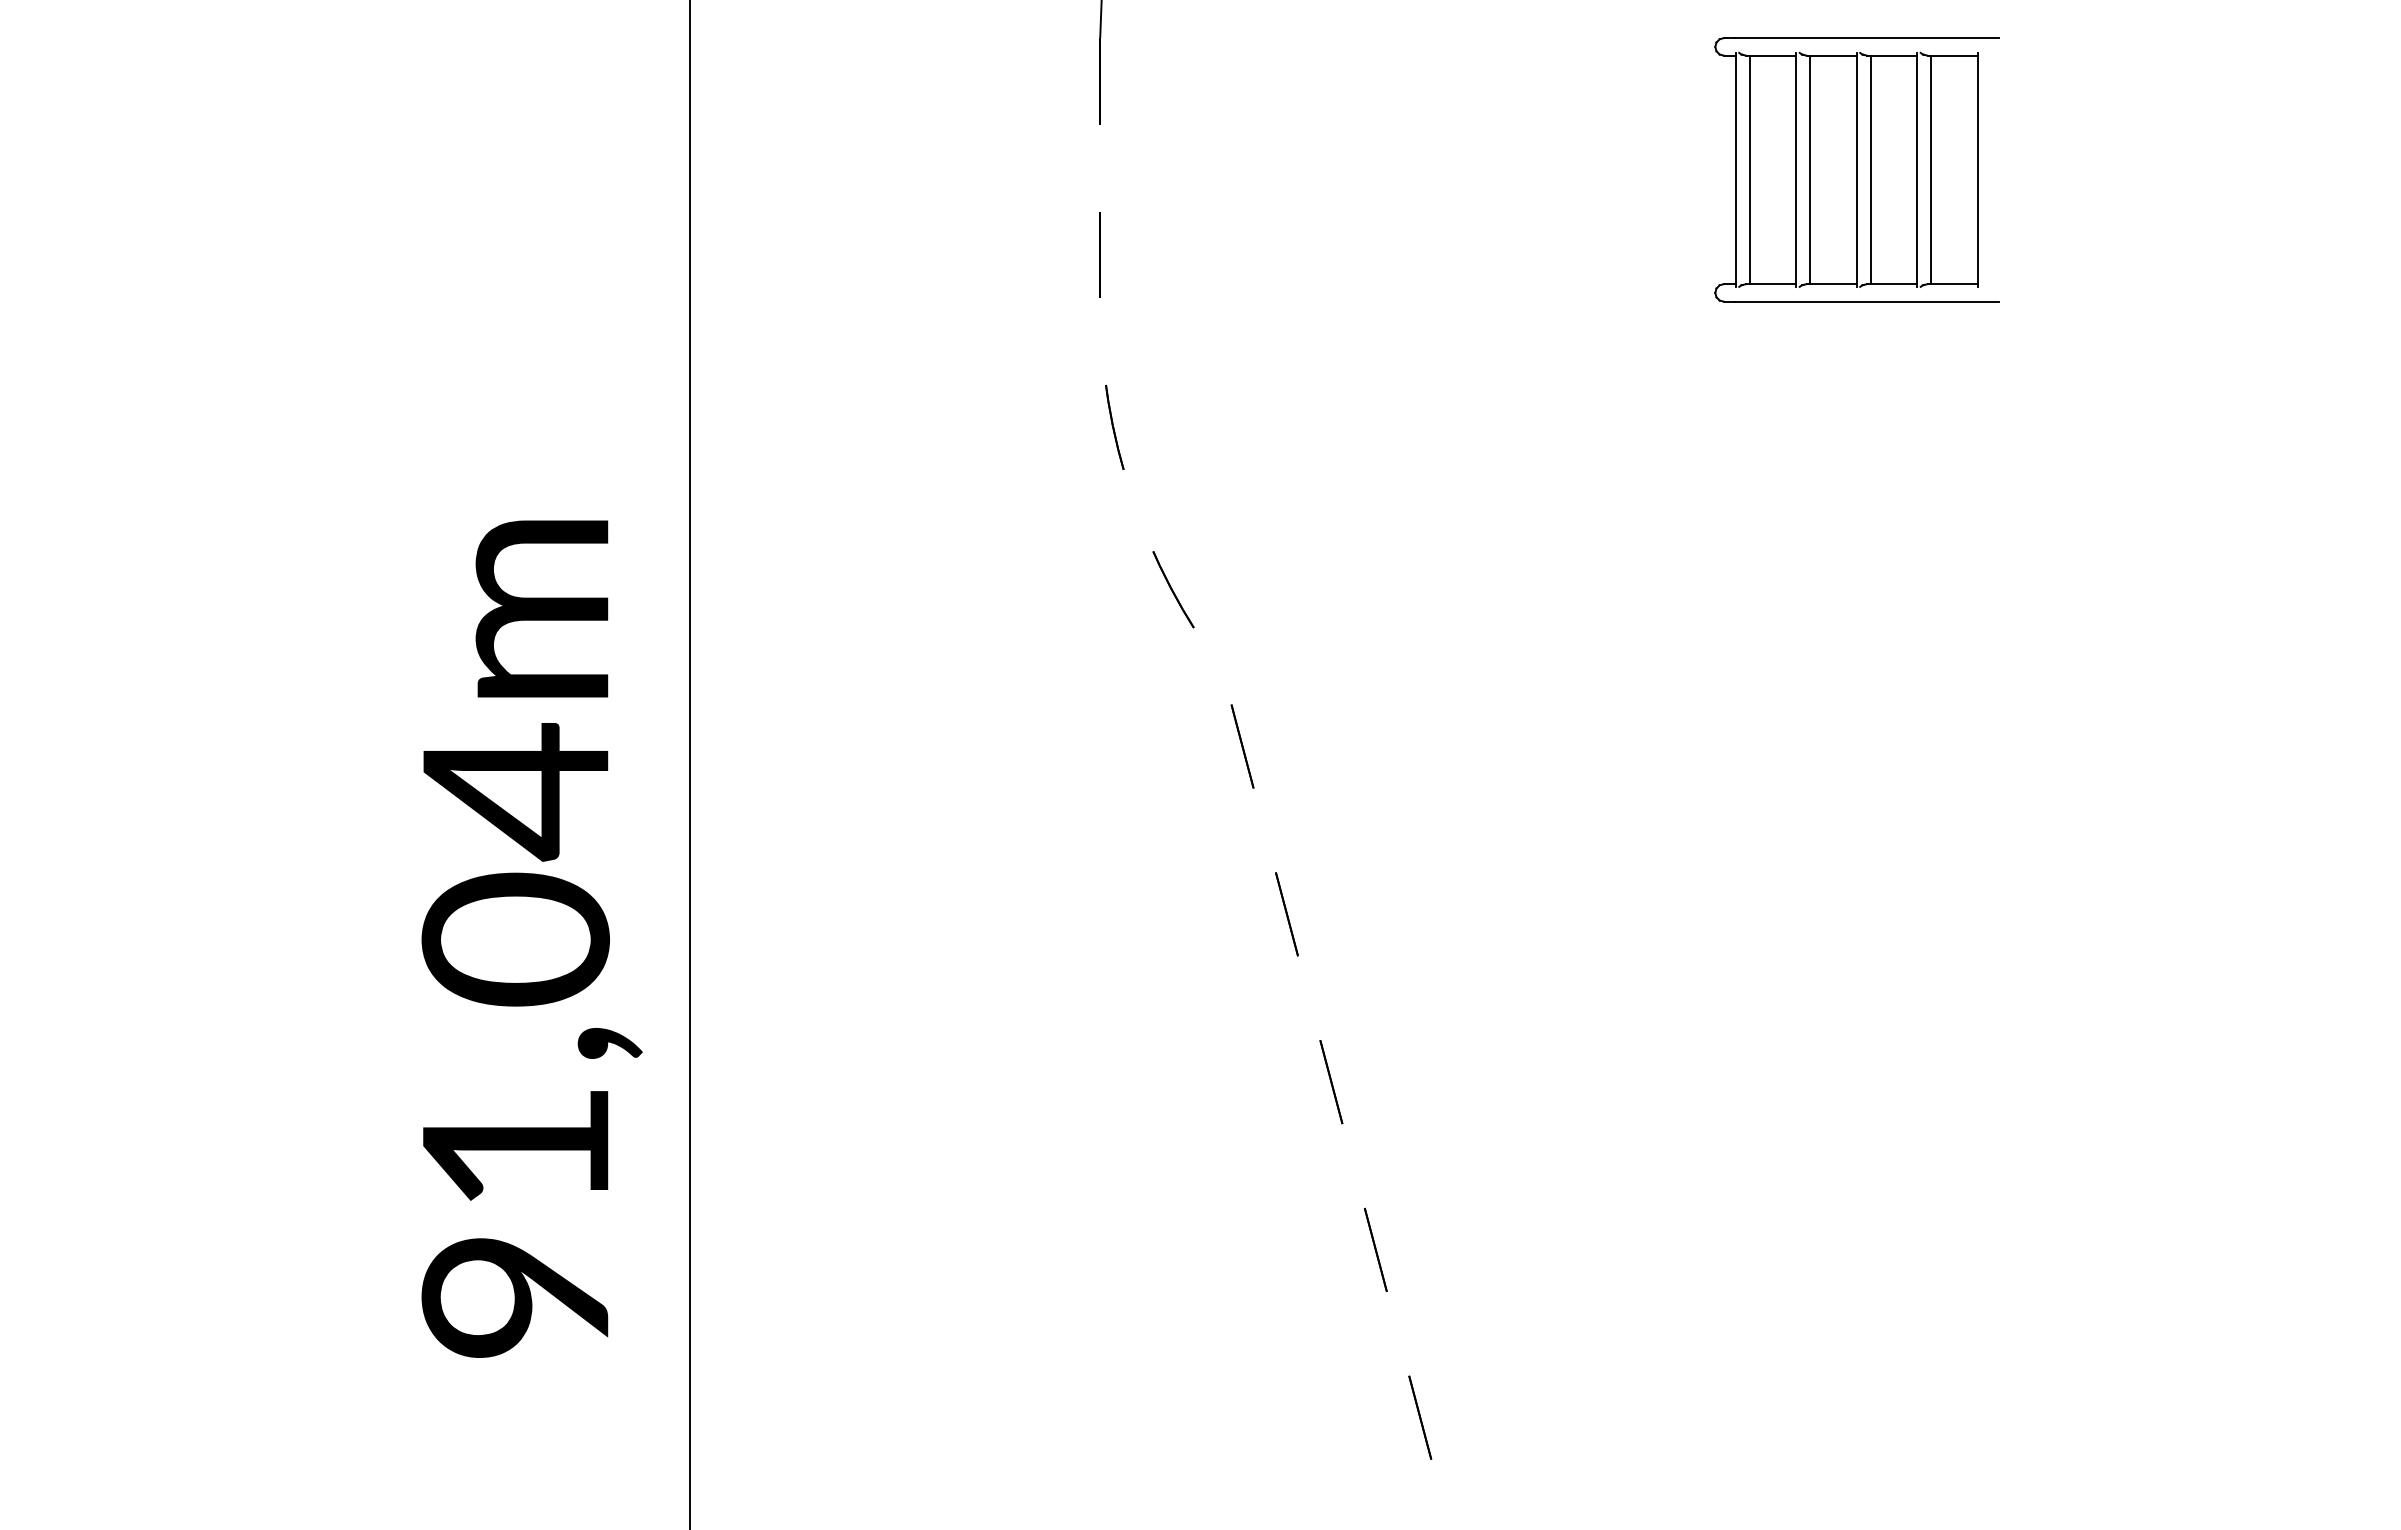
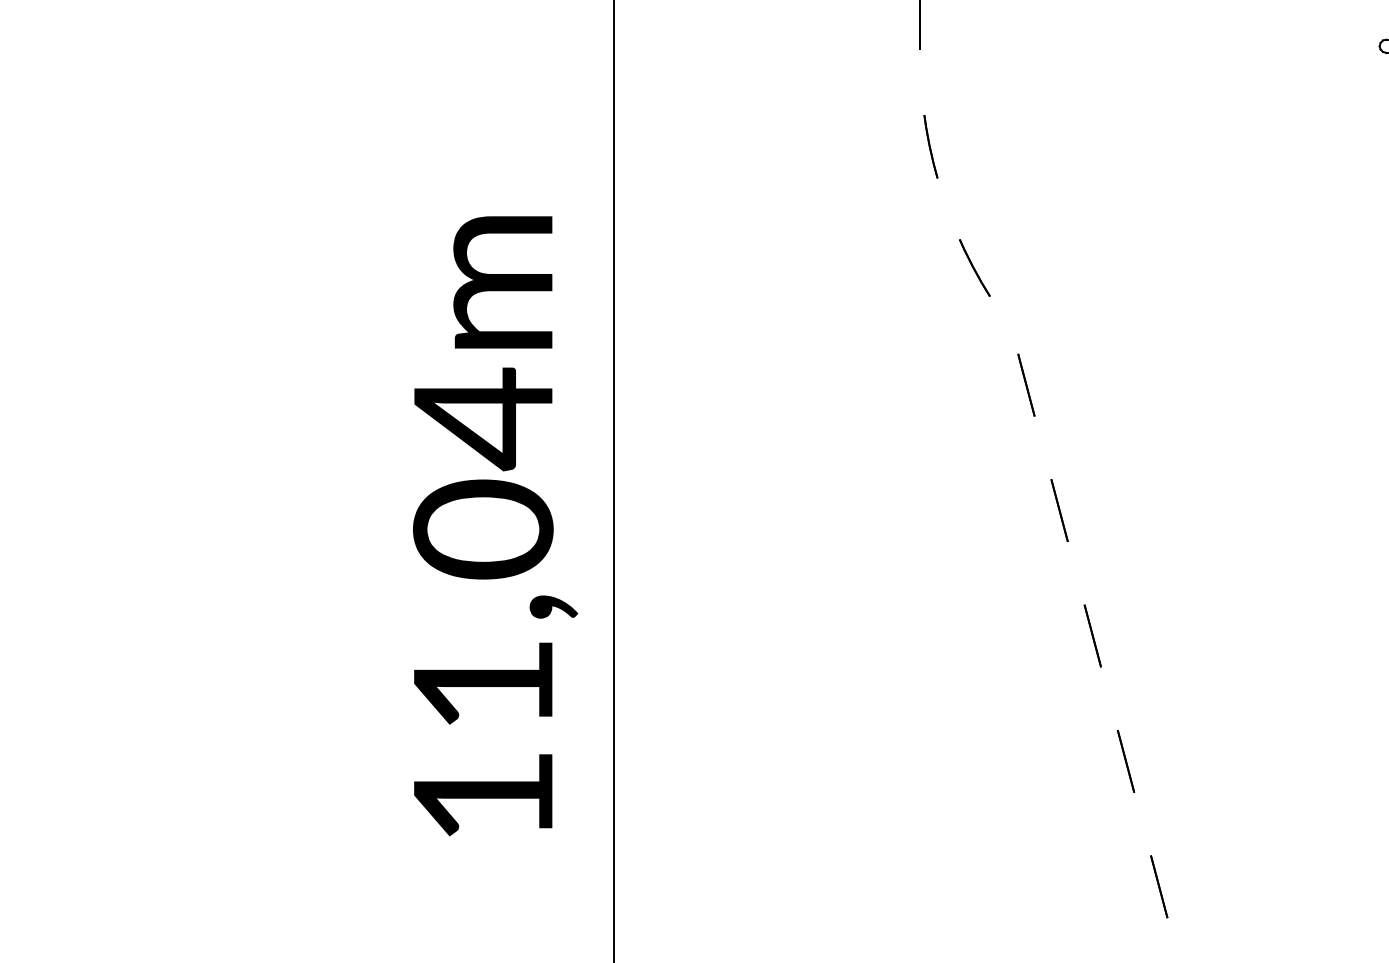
text: (514, 1297) -> (482, 796), 91,04m -> 11,04m

